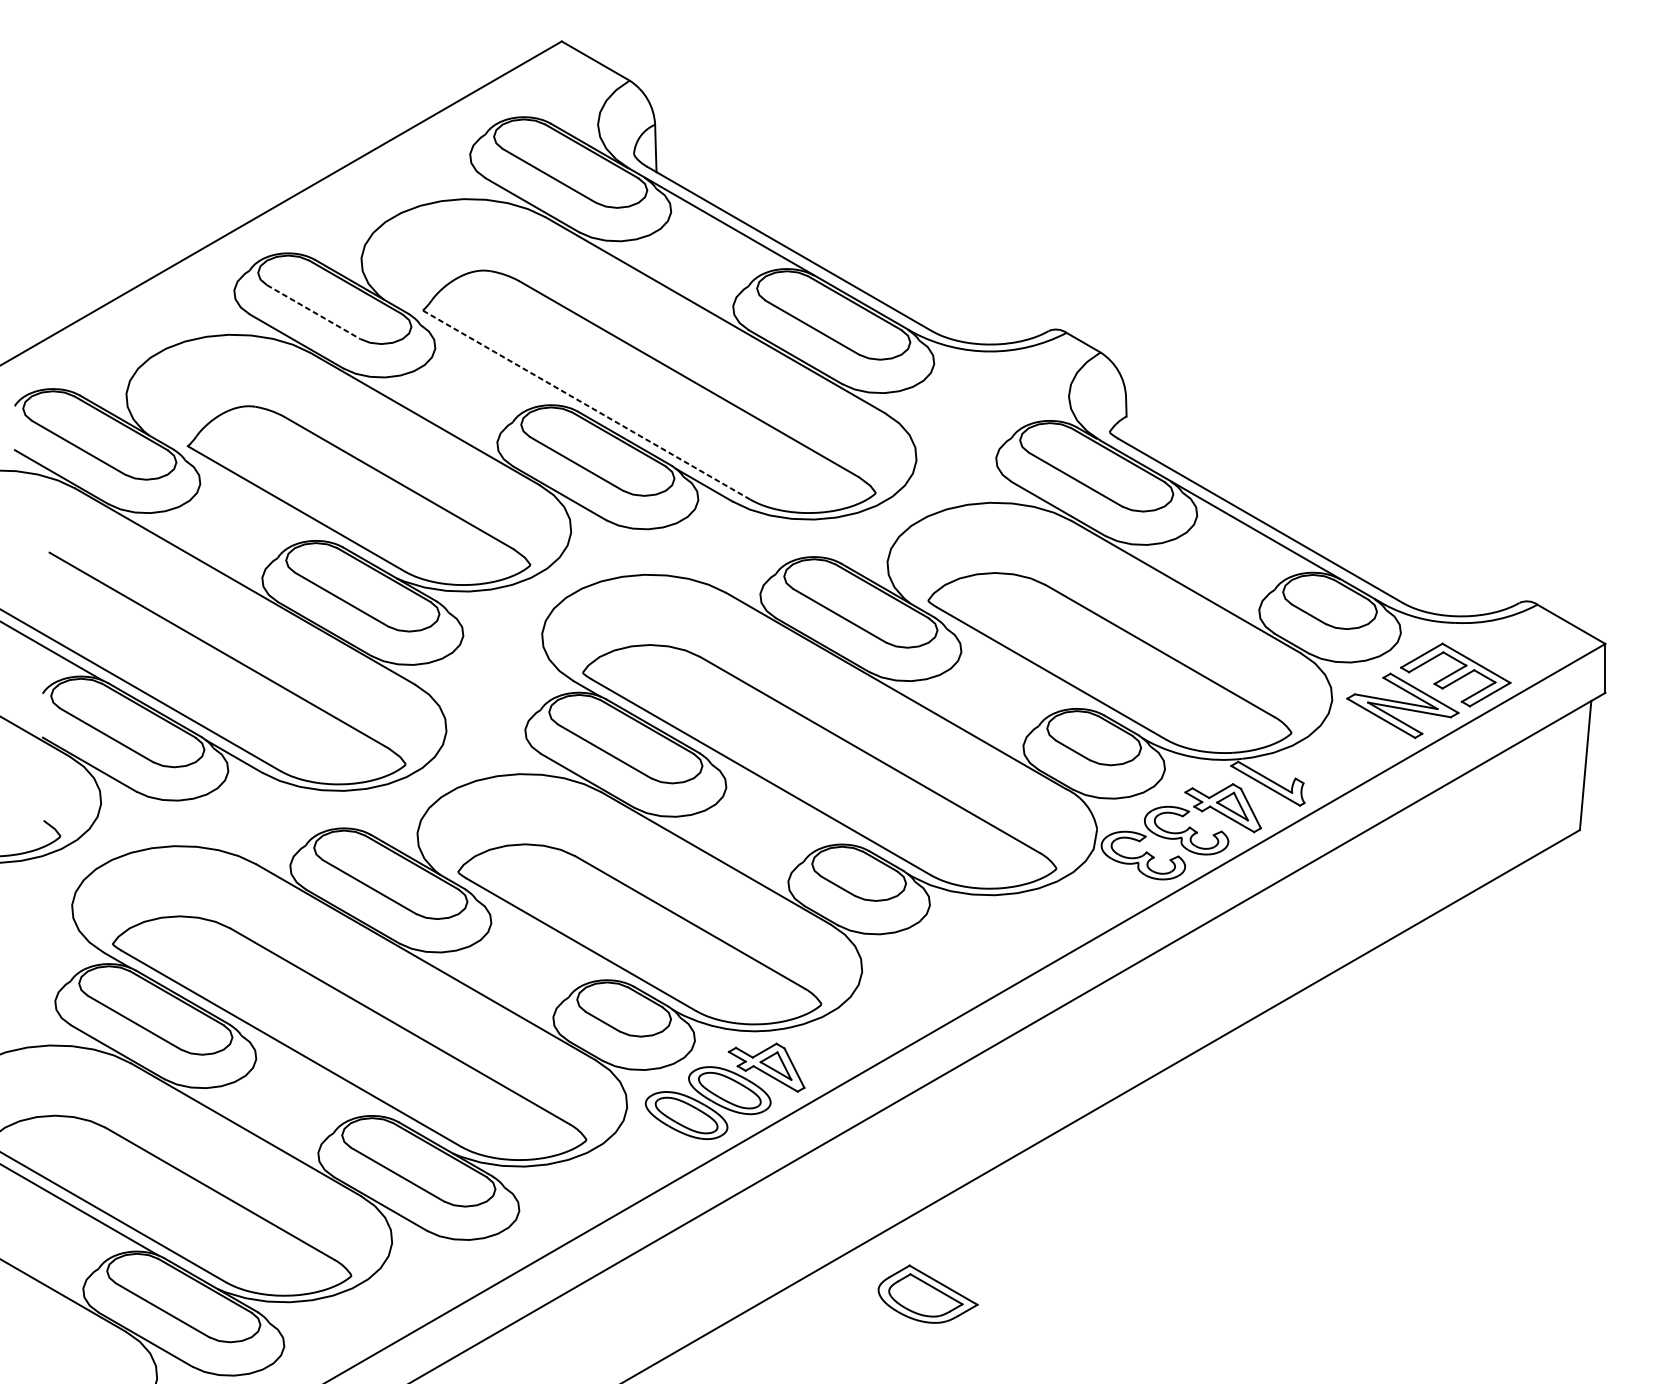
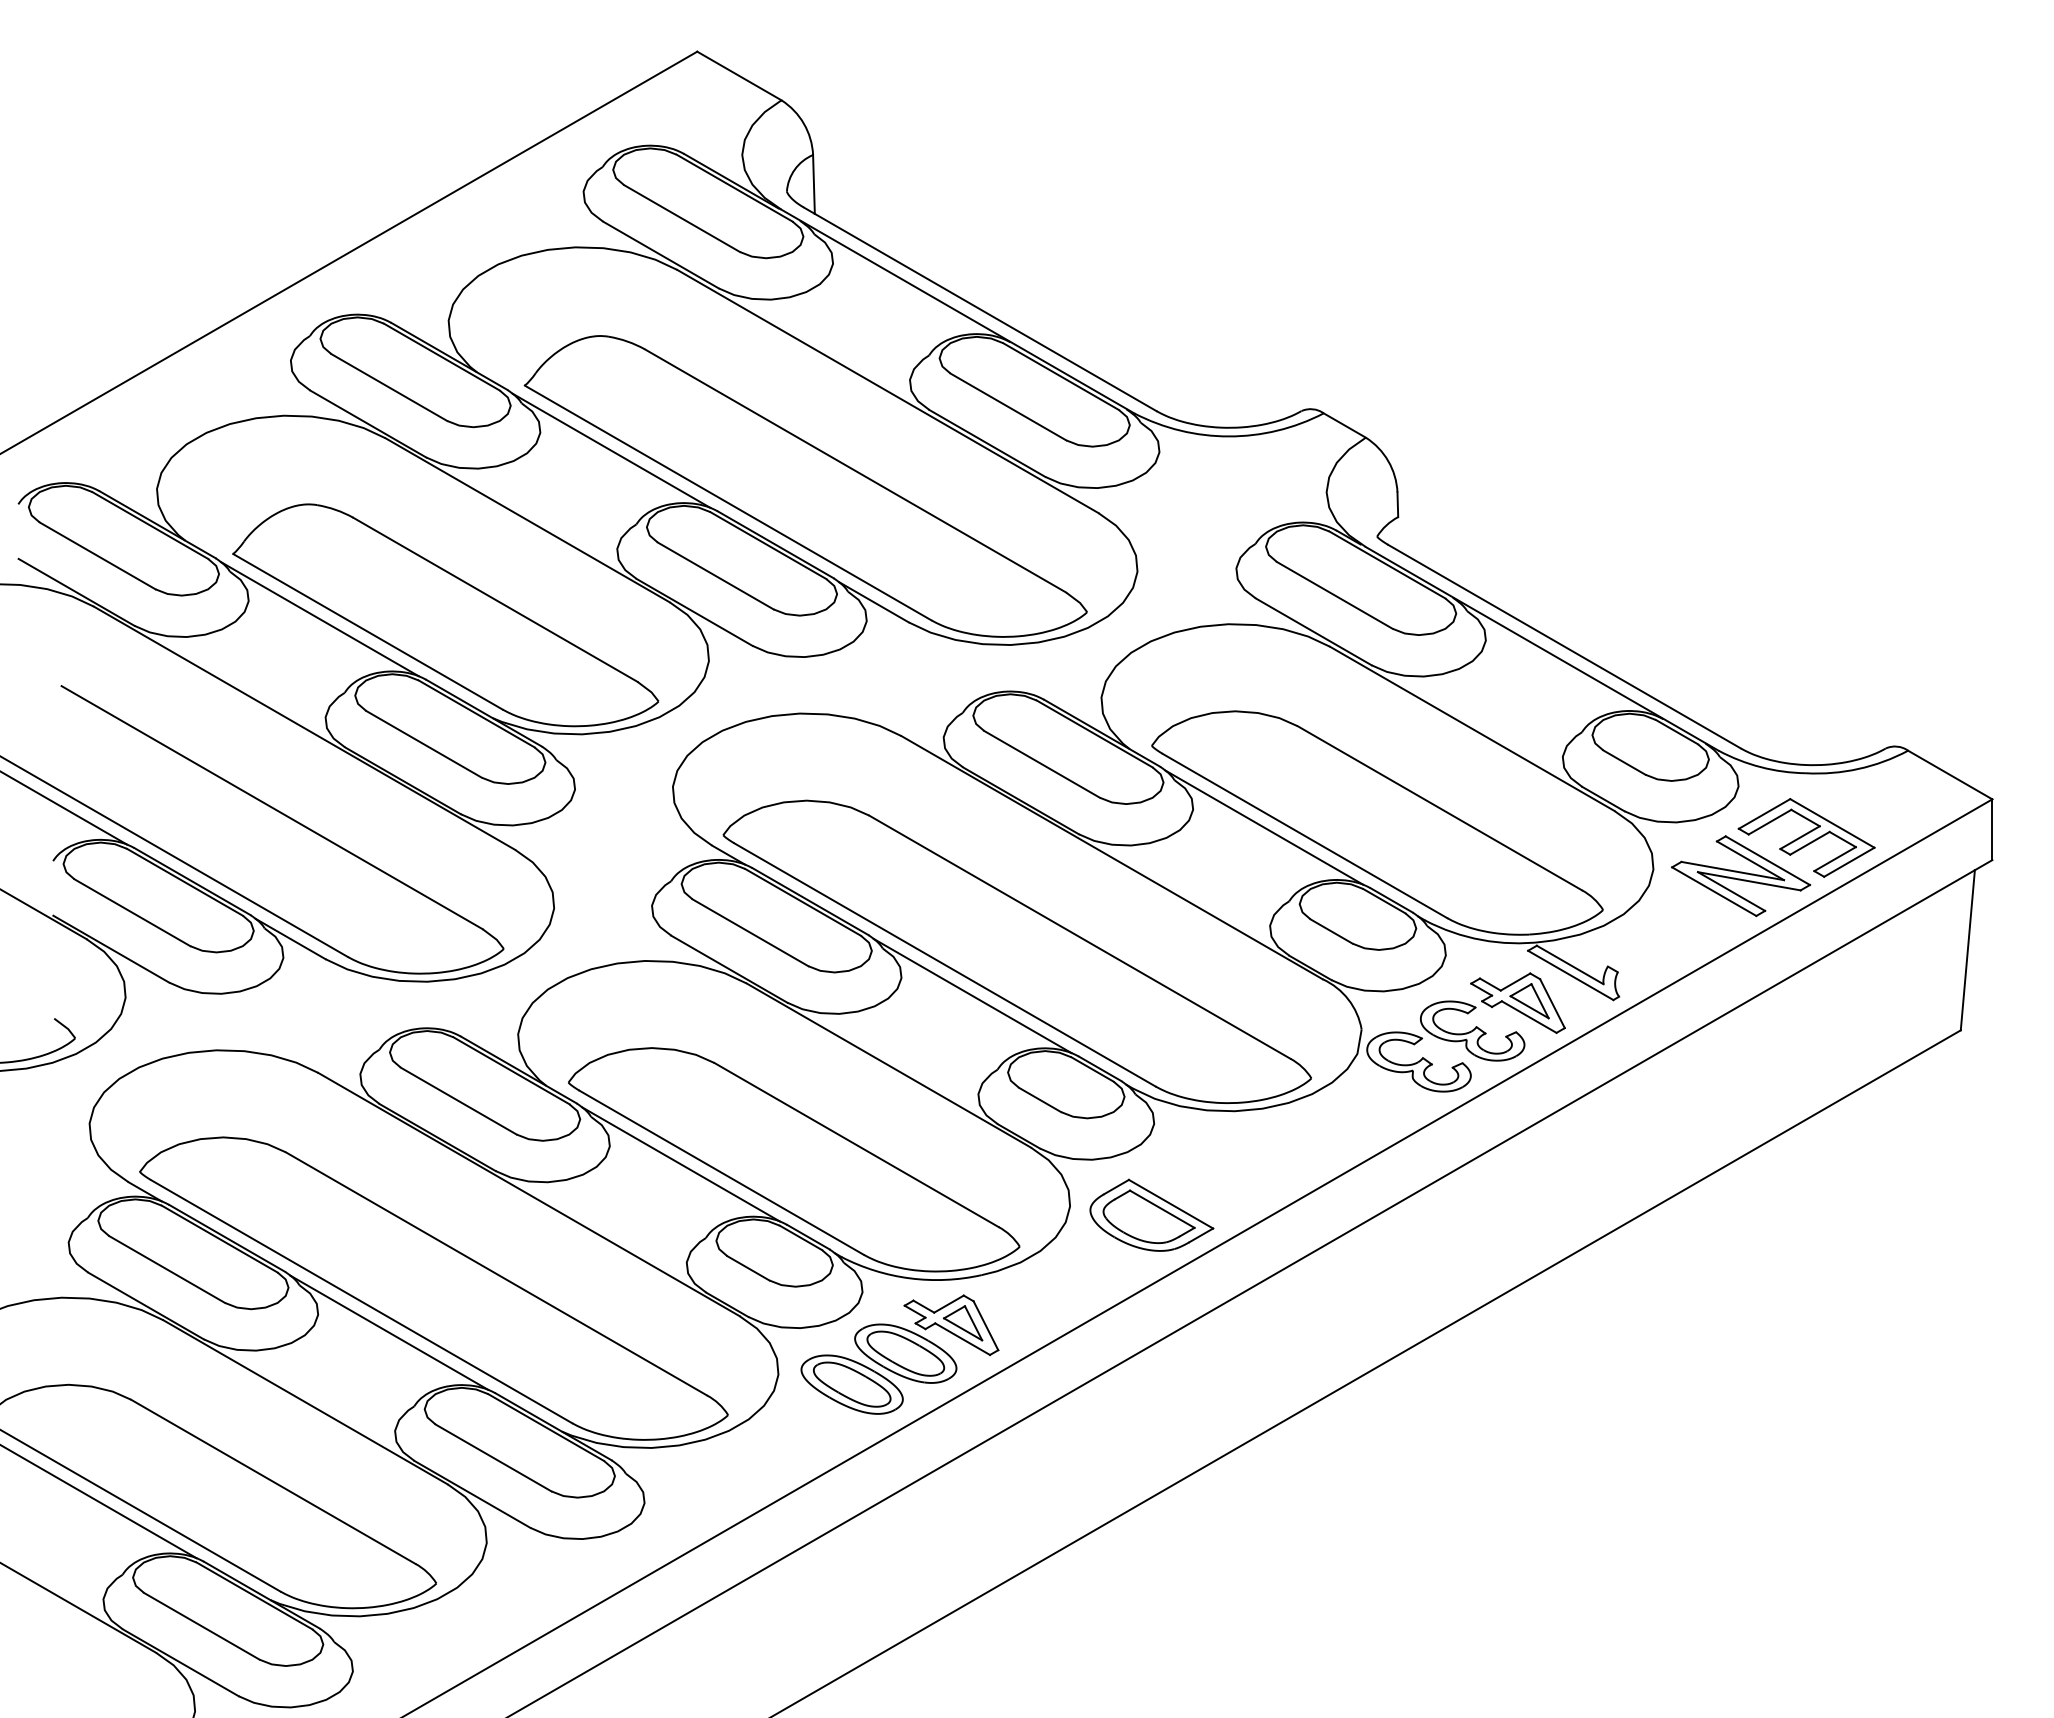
line: (313, 312) -> (389, 387), dashed -> solid
line: (492, 362) -> (611, 450), added
line: (586, 404) -> (728, 502), dashed -> solid
line: (257, 499) -> (319, 619), added
line: (1018, 666) -> (1264, 827), added
line: (783, 801) -> (972, 995), added
line: (548, 938) -> (680, 1164), added
line: (313, 1073) -> (389, 1332), added
part: (927, 1293) -> (1151, 1214), moved

